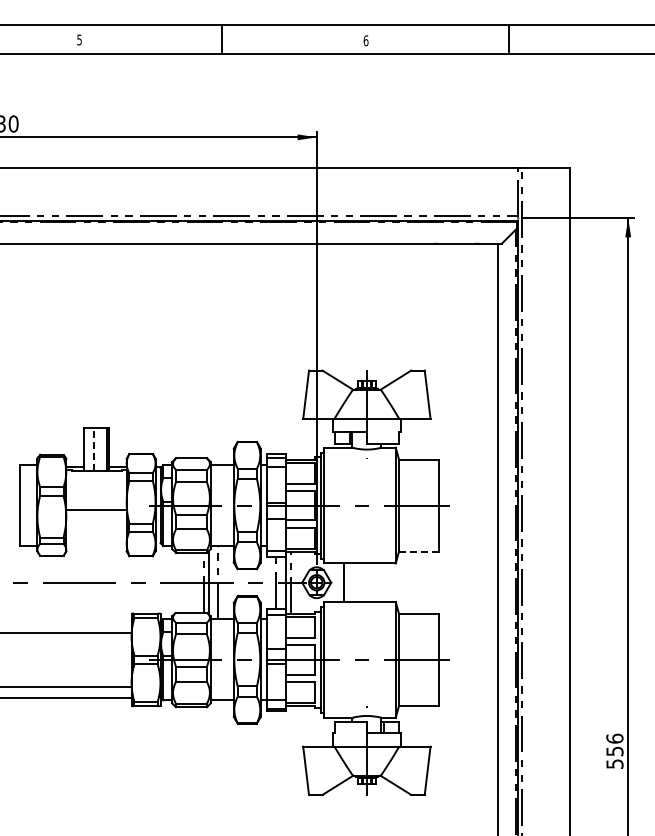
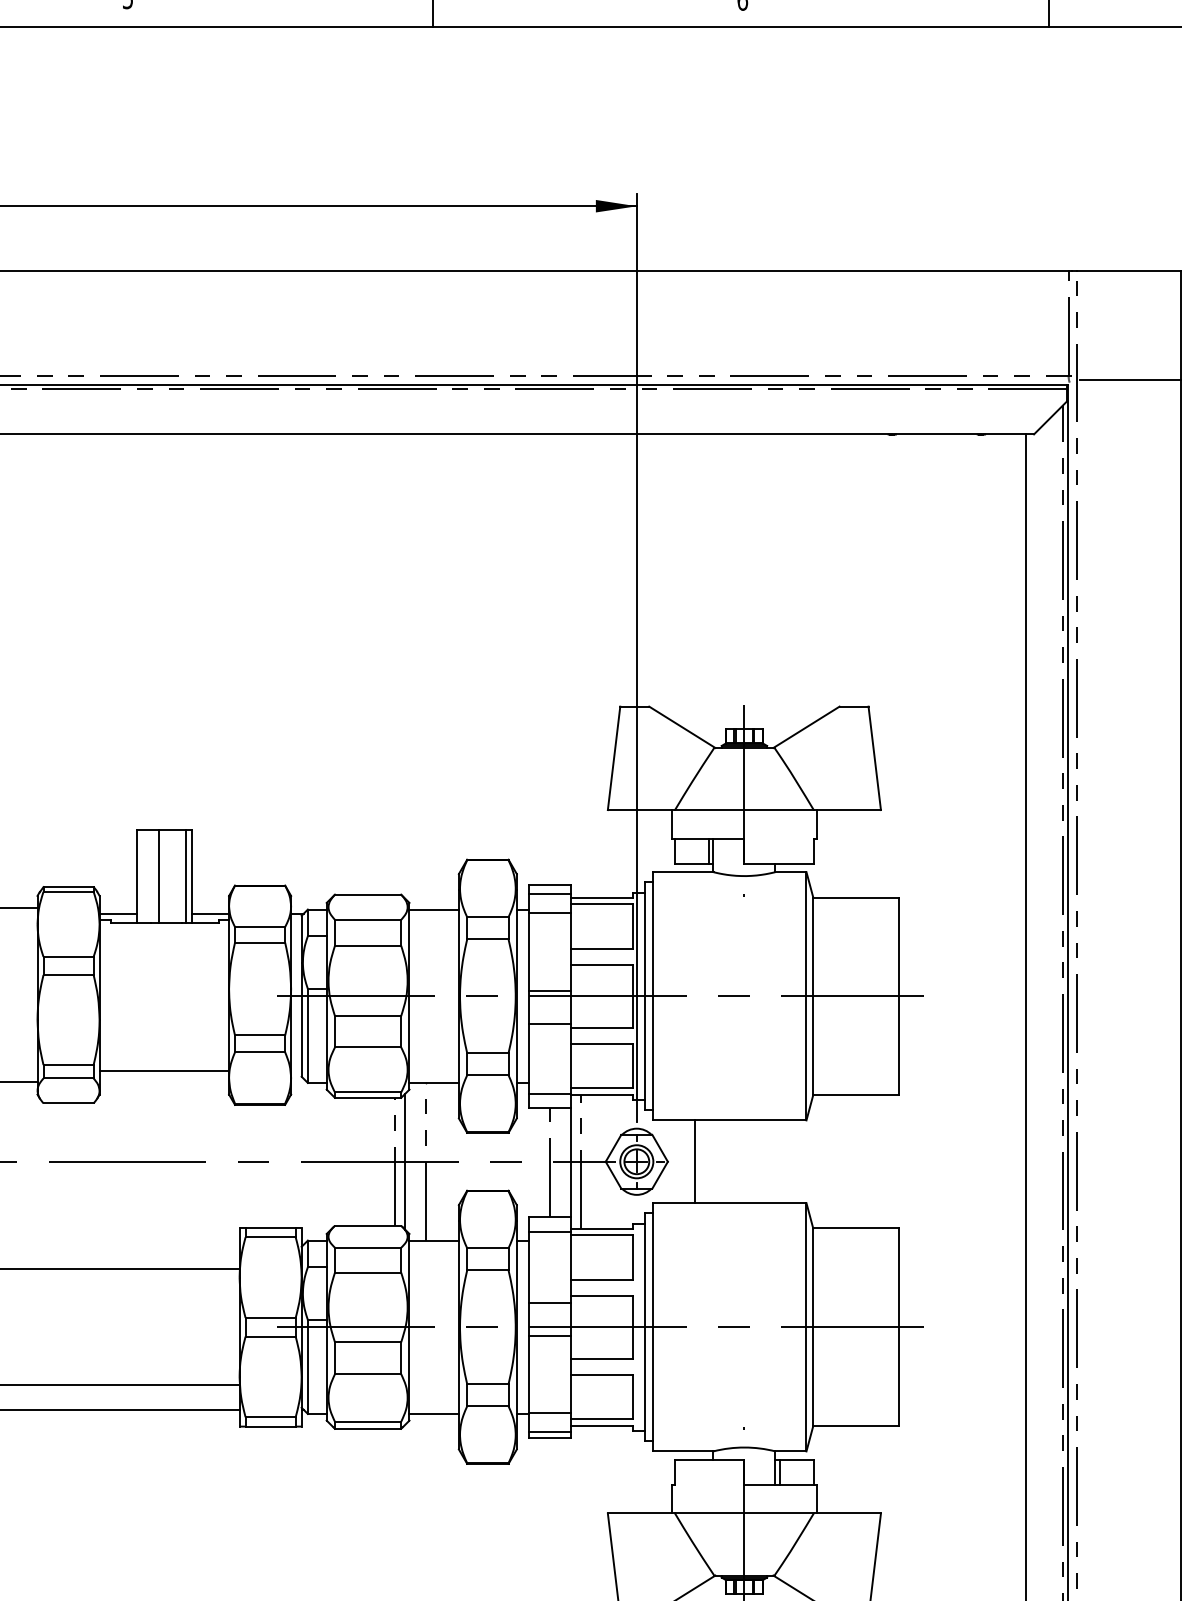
line: (93, 449) -> (157, 875), dashed -> solid
line: (96, 510) -> (164, 1071), moved
line: (418, 551) -> (855, 1094), dashed -> solid

